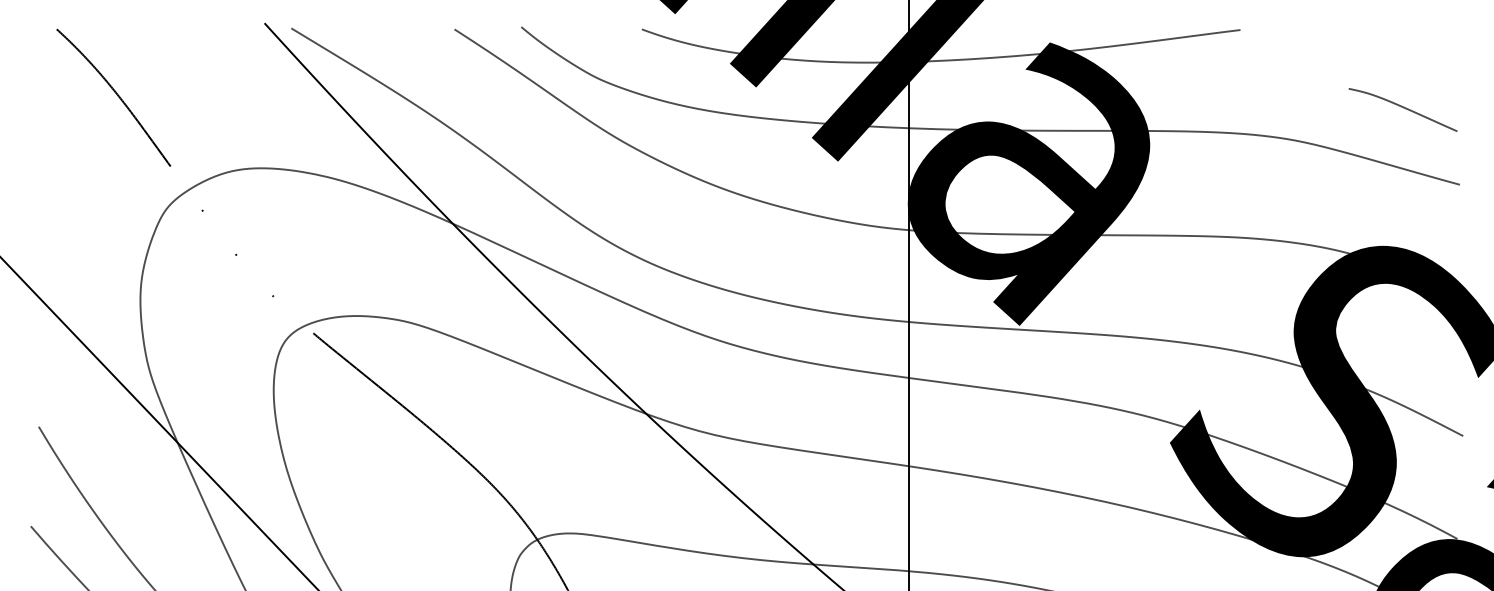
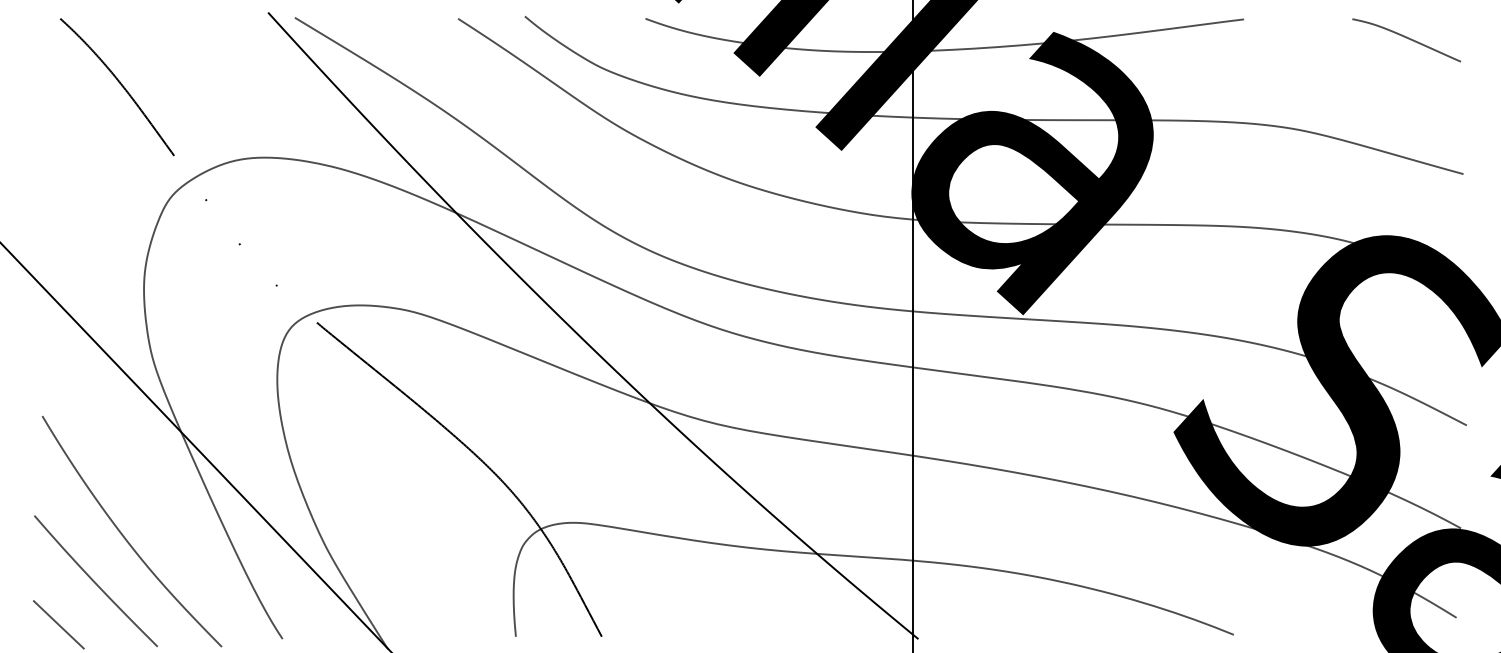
curve: (1402, 108) -> (1406, 38), moved

